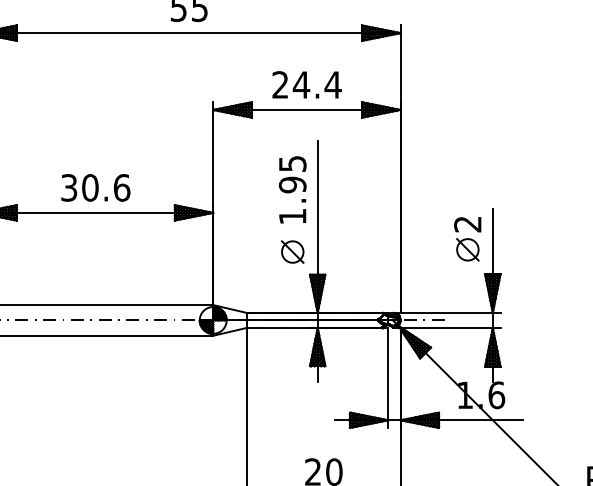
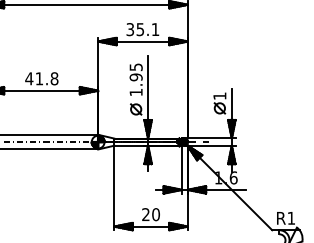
text: (305, 84) -> (142, 29), 24.4 -> 35.1
text: (94, 187) -> (41, 78), 30.6 -> 41.8
text: (467, 222) -> (219, 95), 2 -> 1

